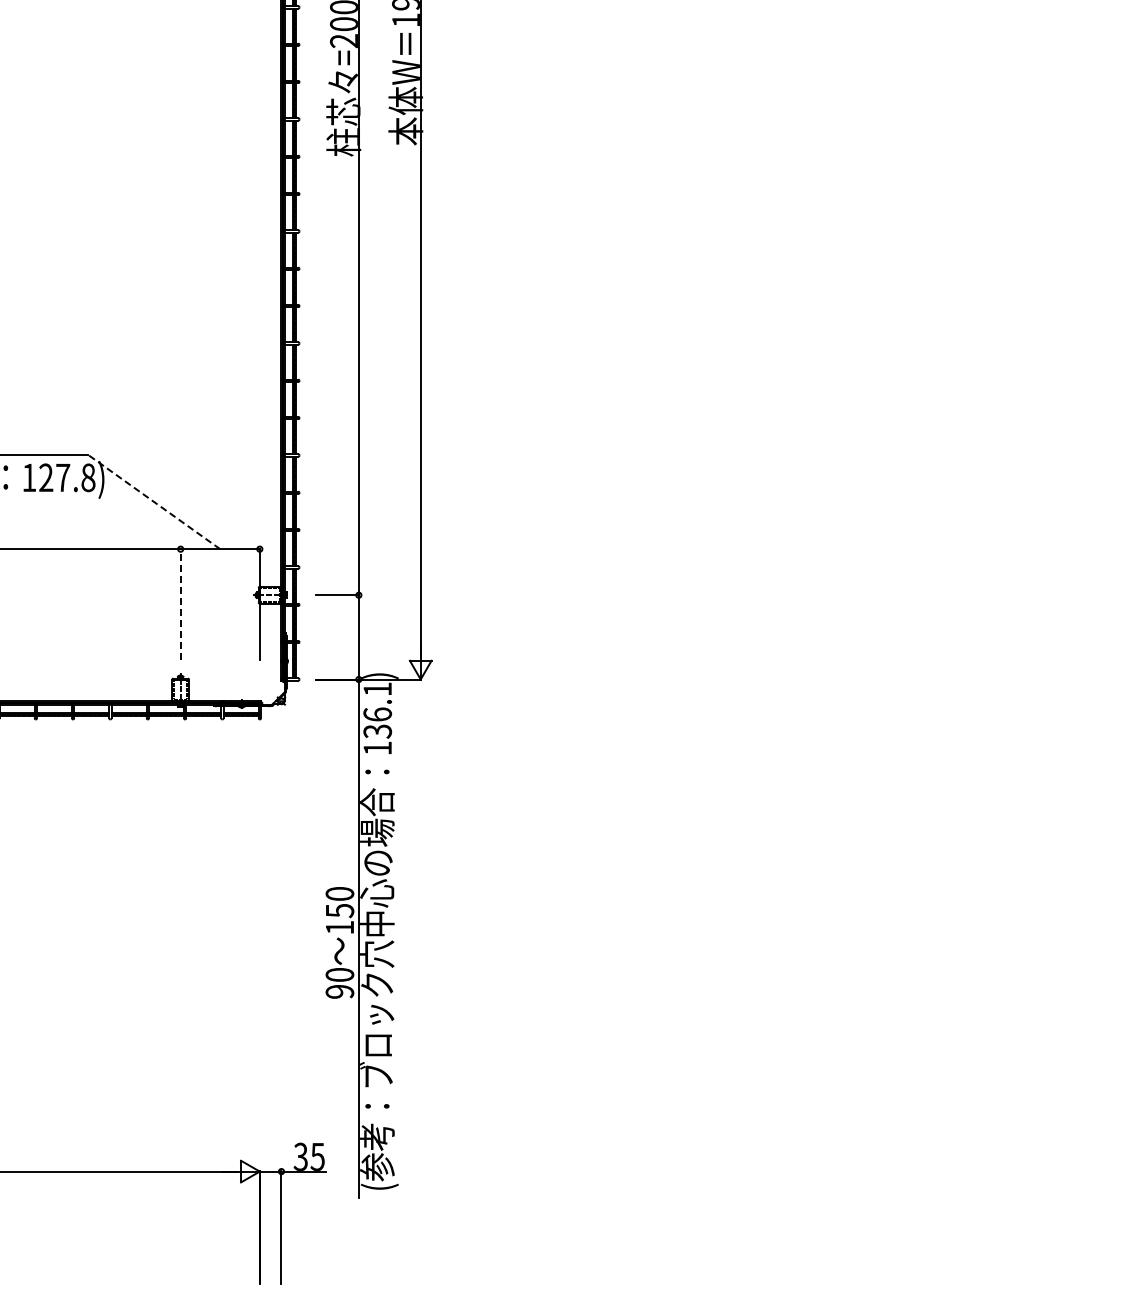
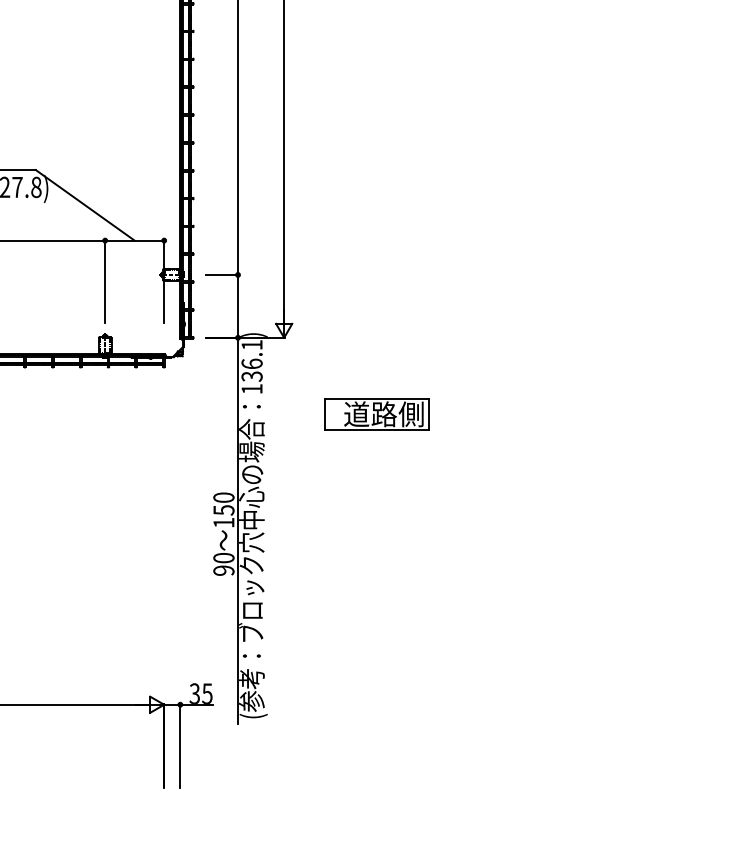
line: (153, 501) -> (84, 205), dashed -> solid
line: (180, 604) -> (105, 281), dashed -> solid
part: (544, 782) -> (376, 414), added

